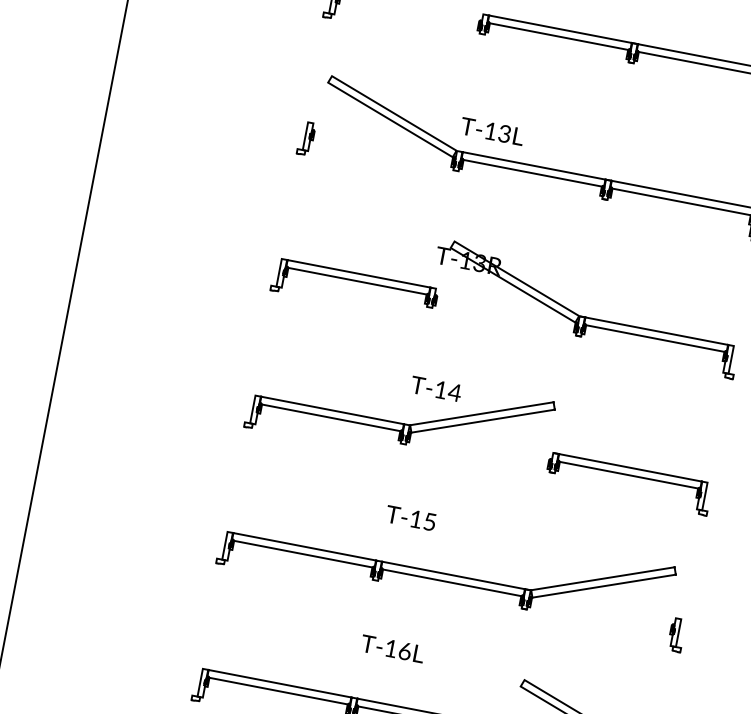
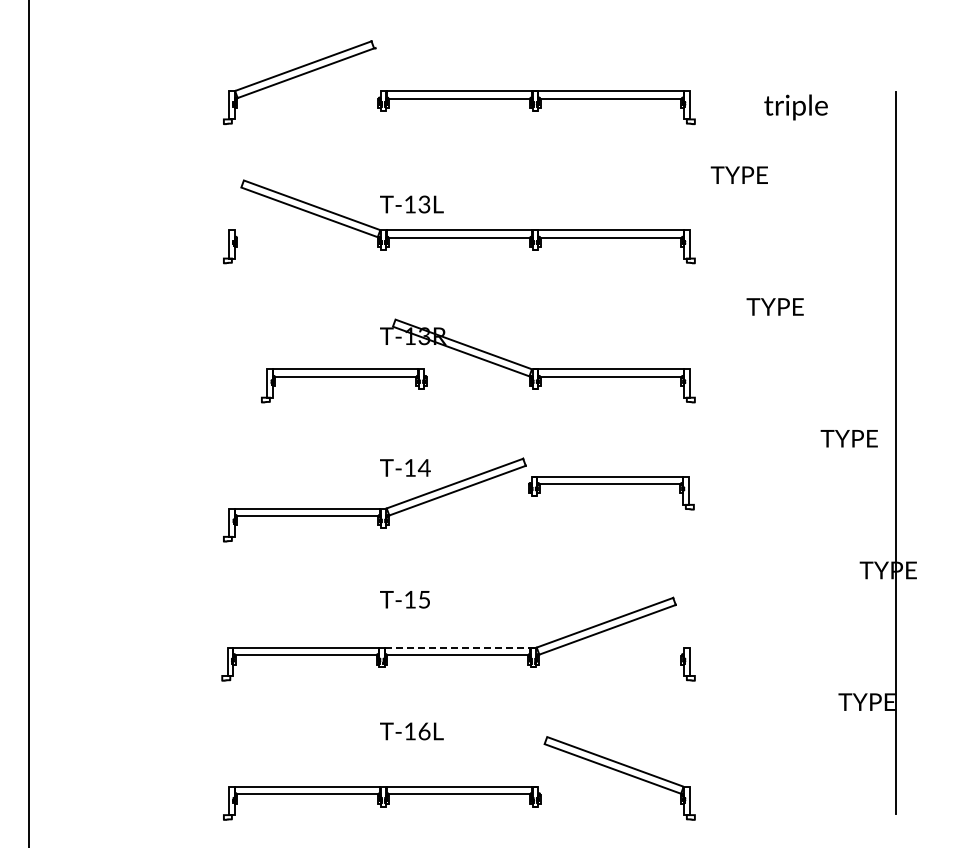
part: (356, 281) -> (344, 377), moved
part: (630, 475) -> (611, 484), moved
line: (453, 575) -> (457, 647), solid -> dashed

